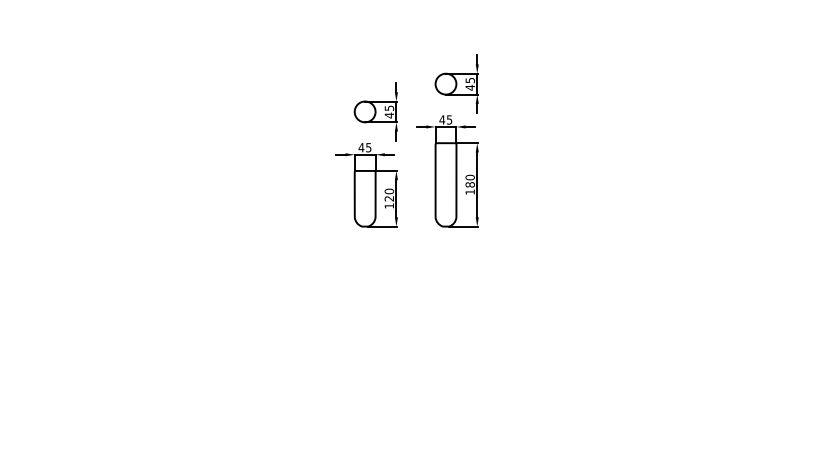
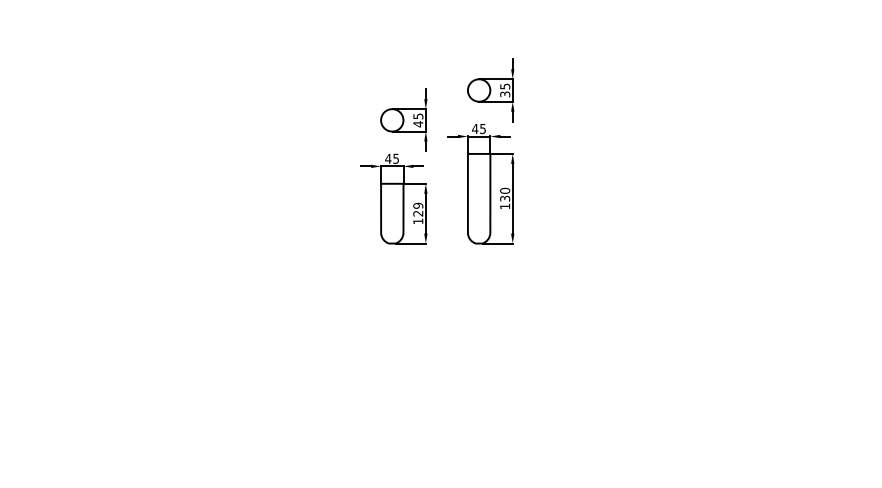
text: (469, 87) -> (504, 94), 45 -> 35
text: (469, 184) -> (504, 198), 180 -> 130
text: (389, 191) -> (418, 205), 120 -> 129

